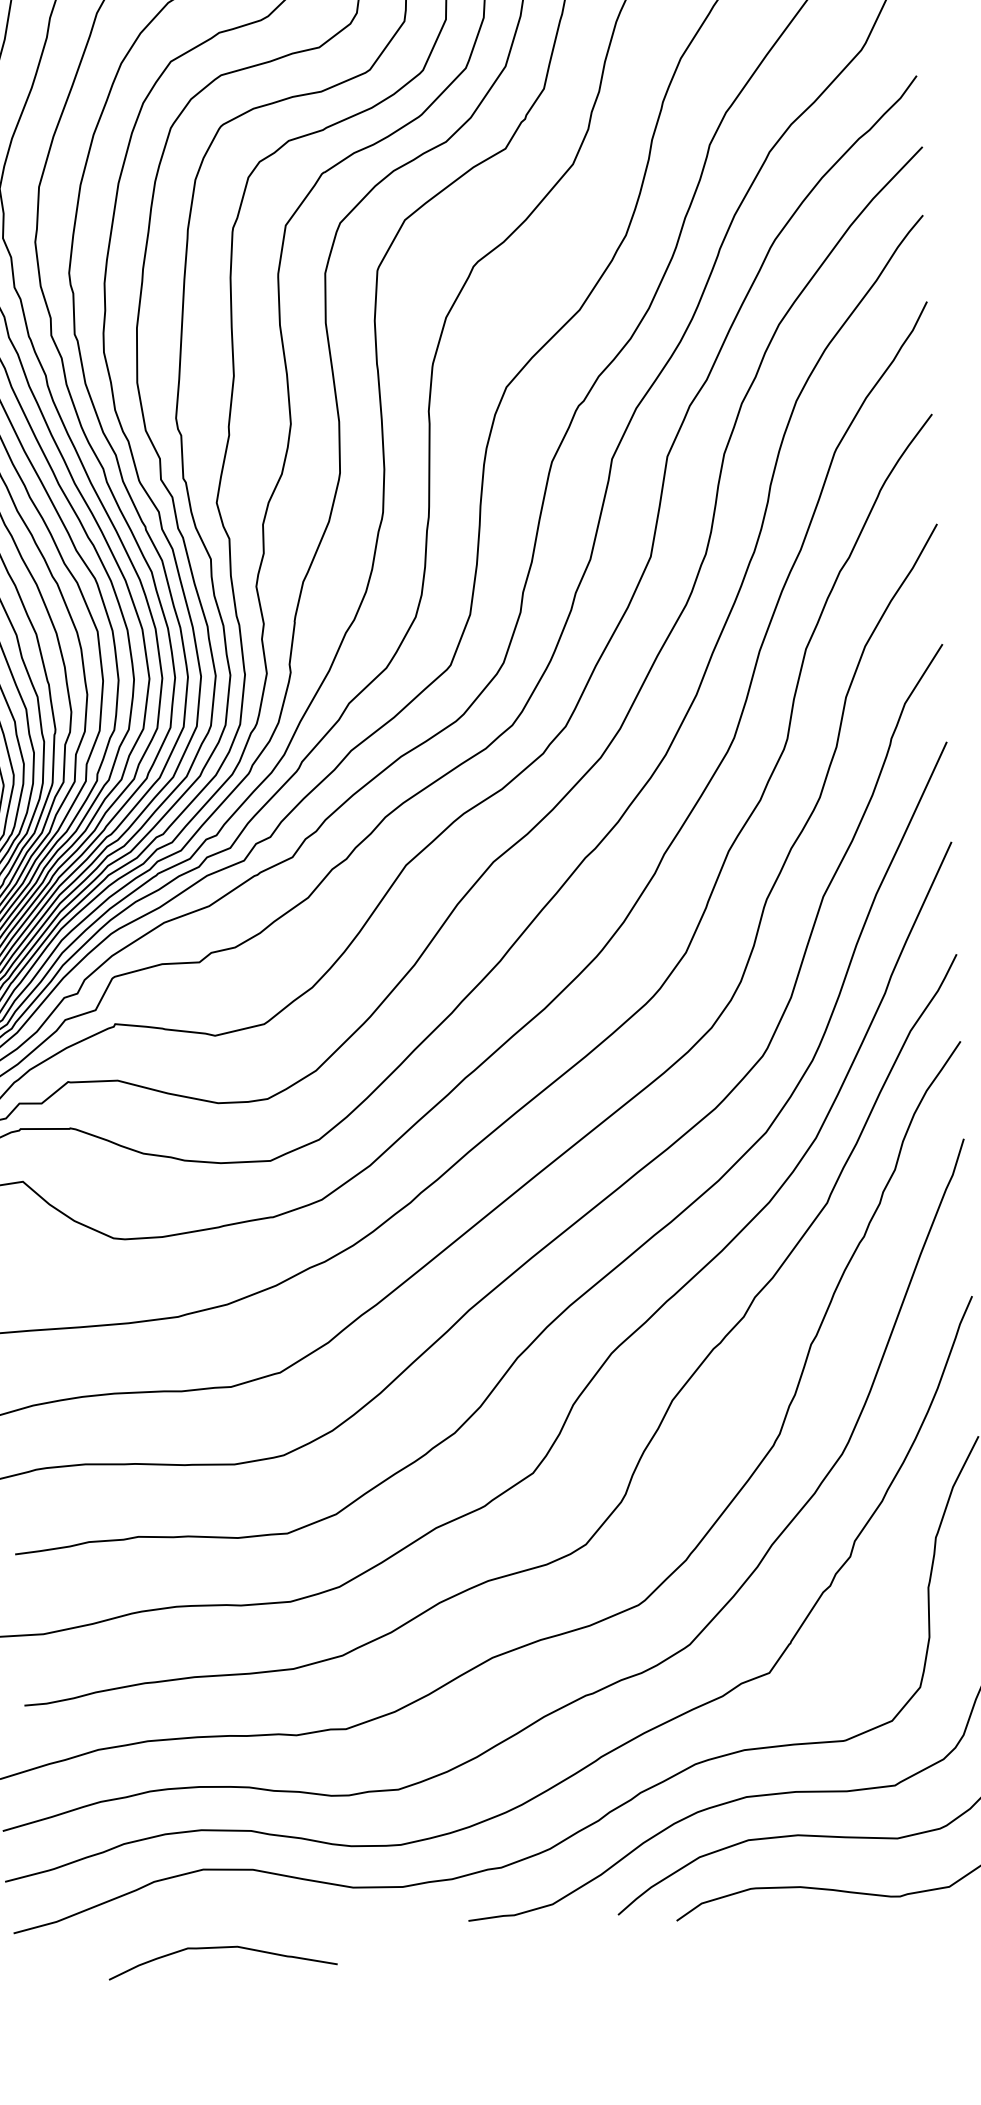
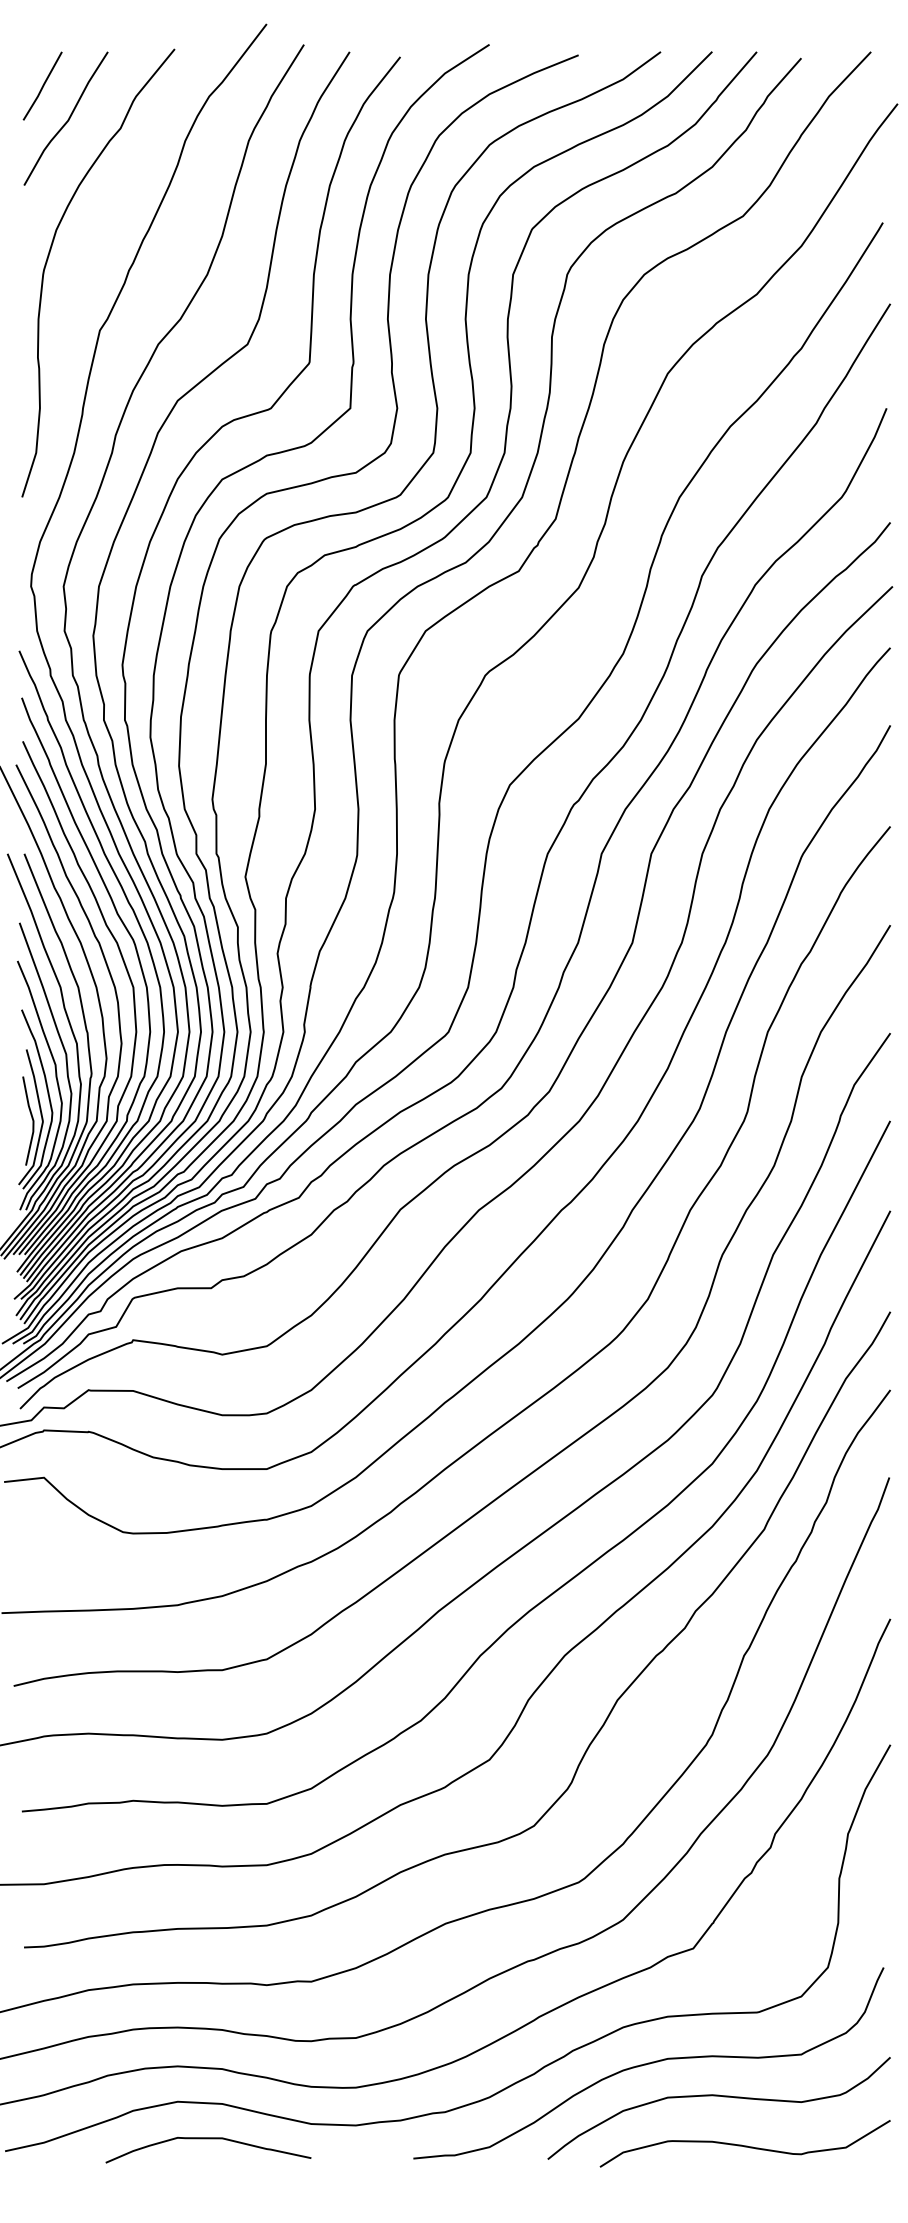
curve: (222, 1948) -> (208, 2139), moved

